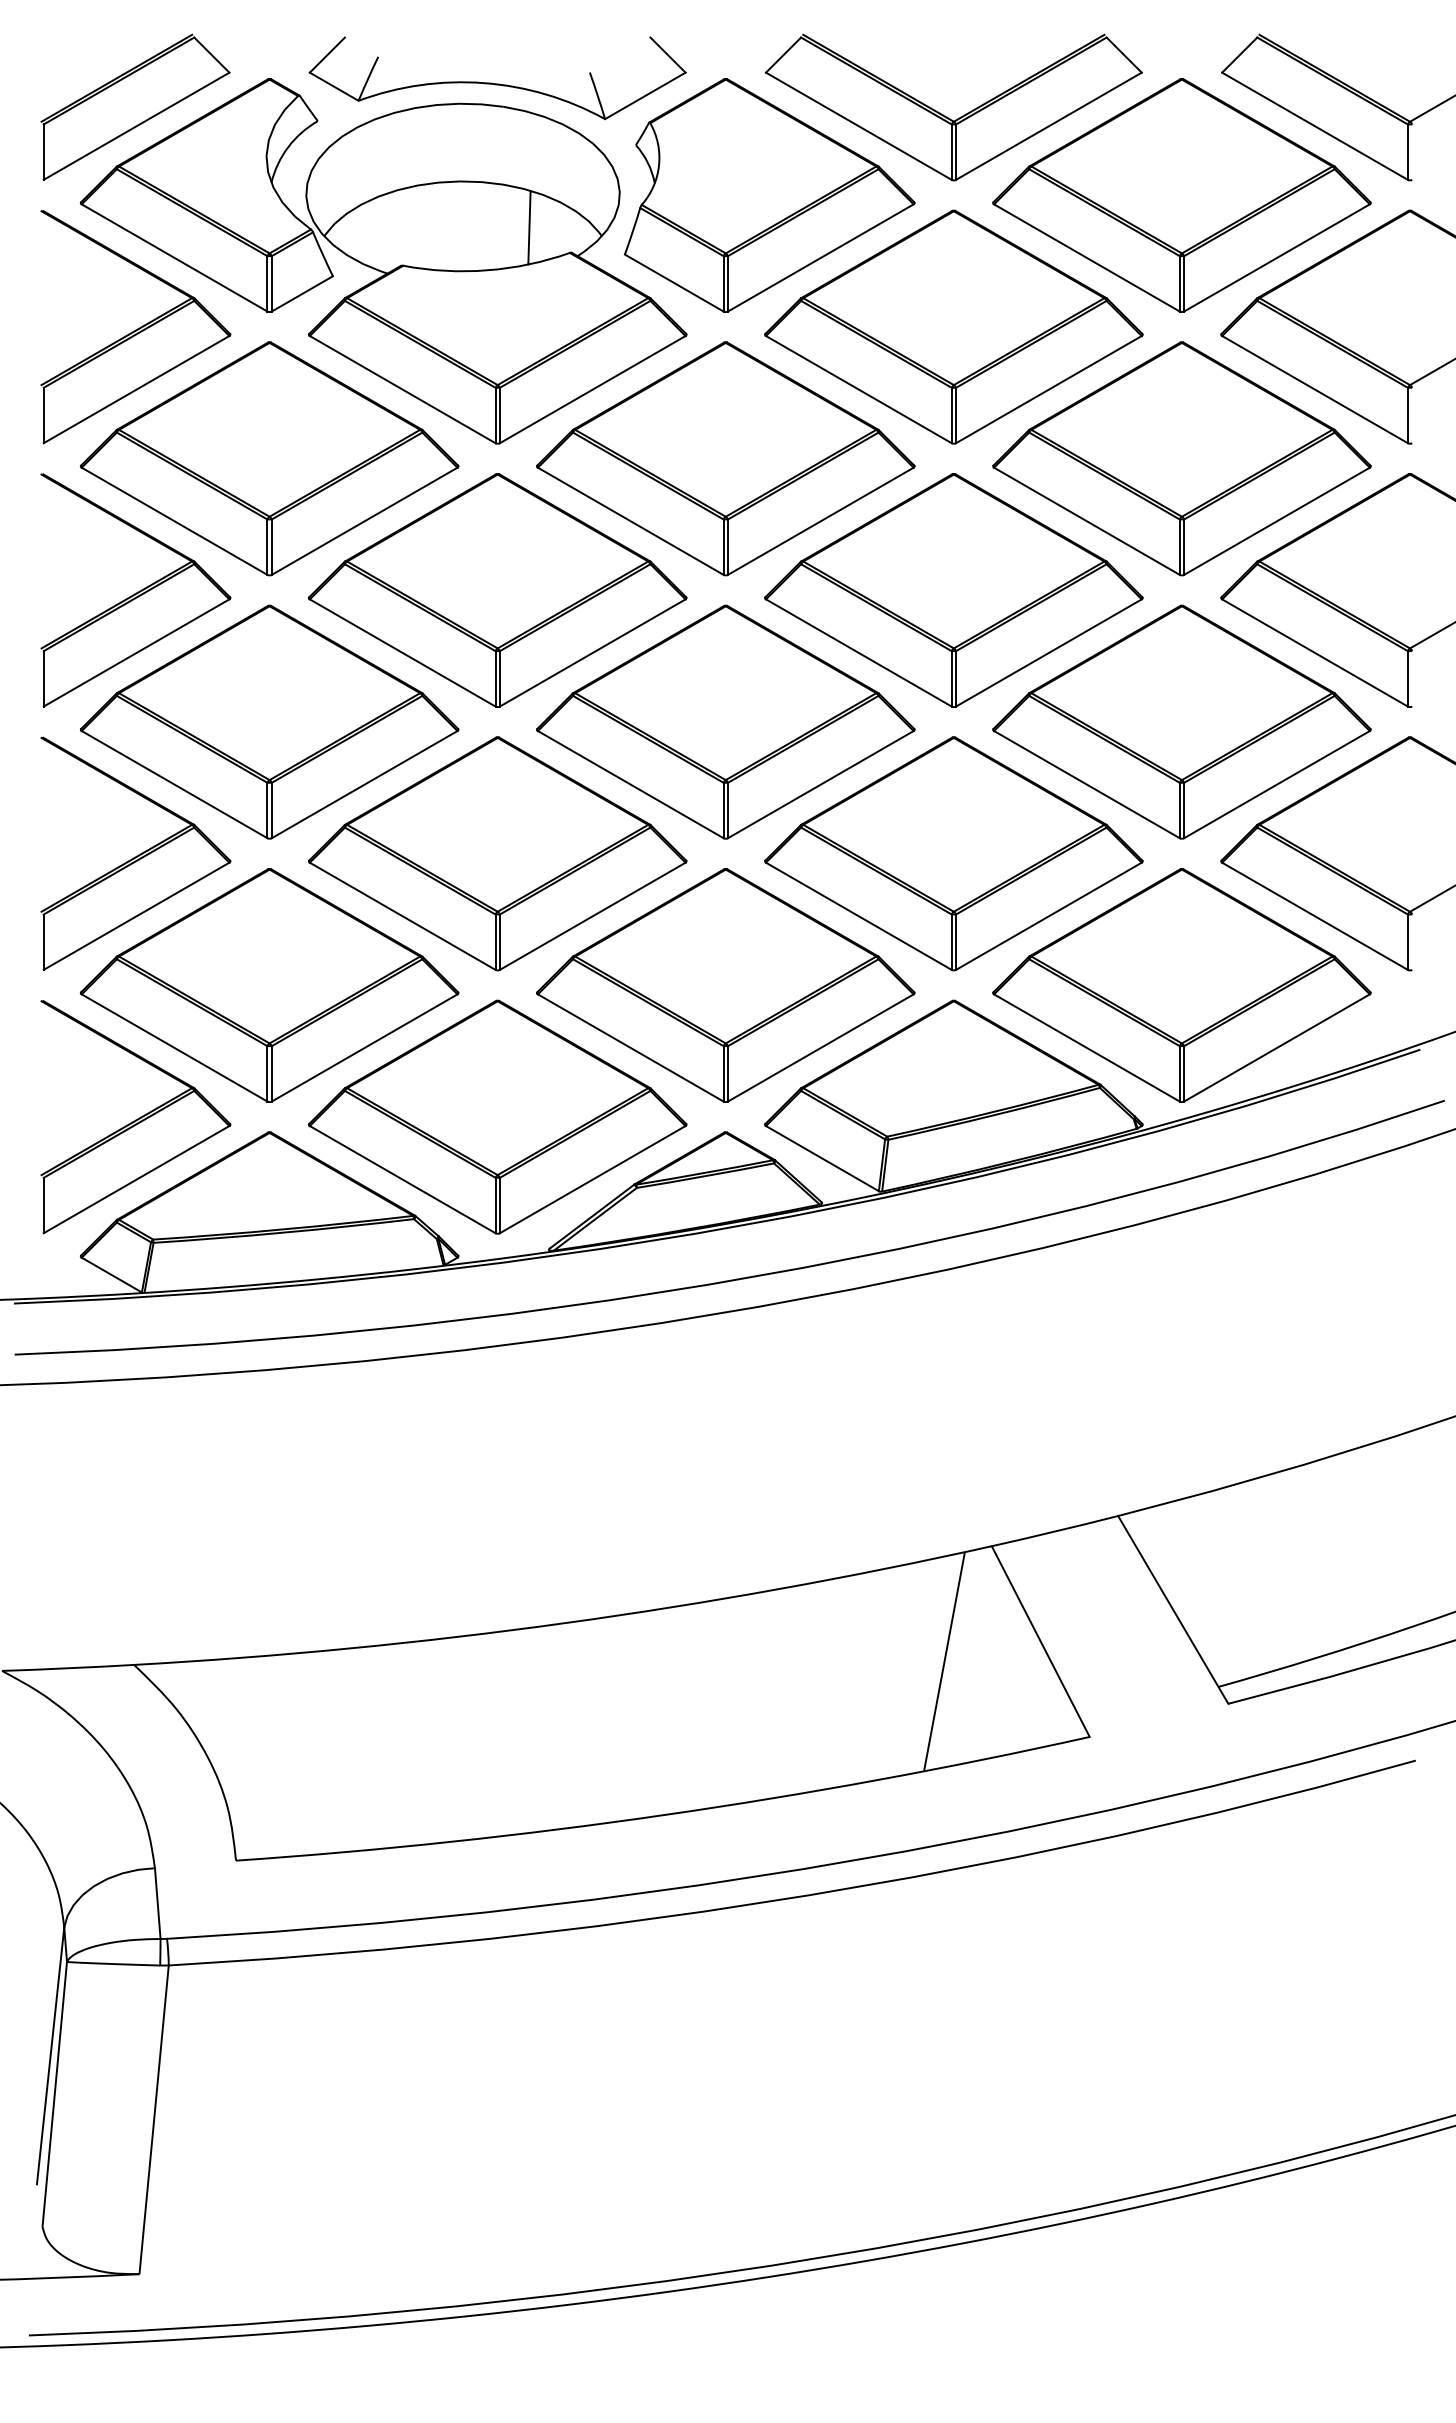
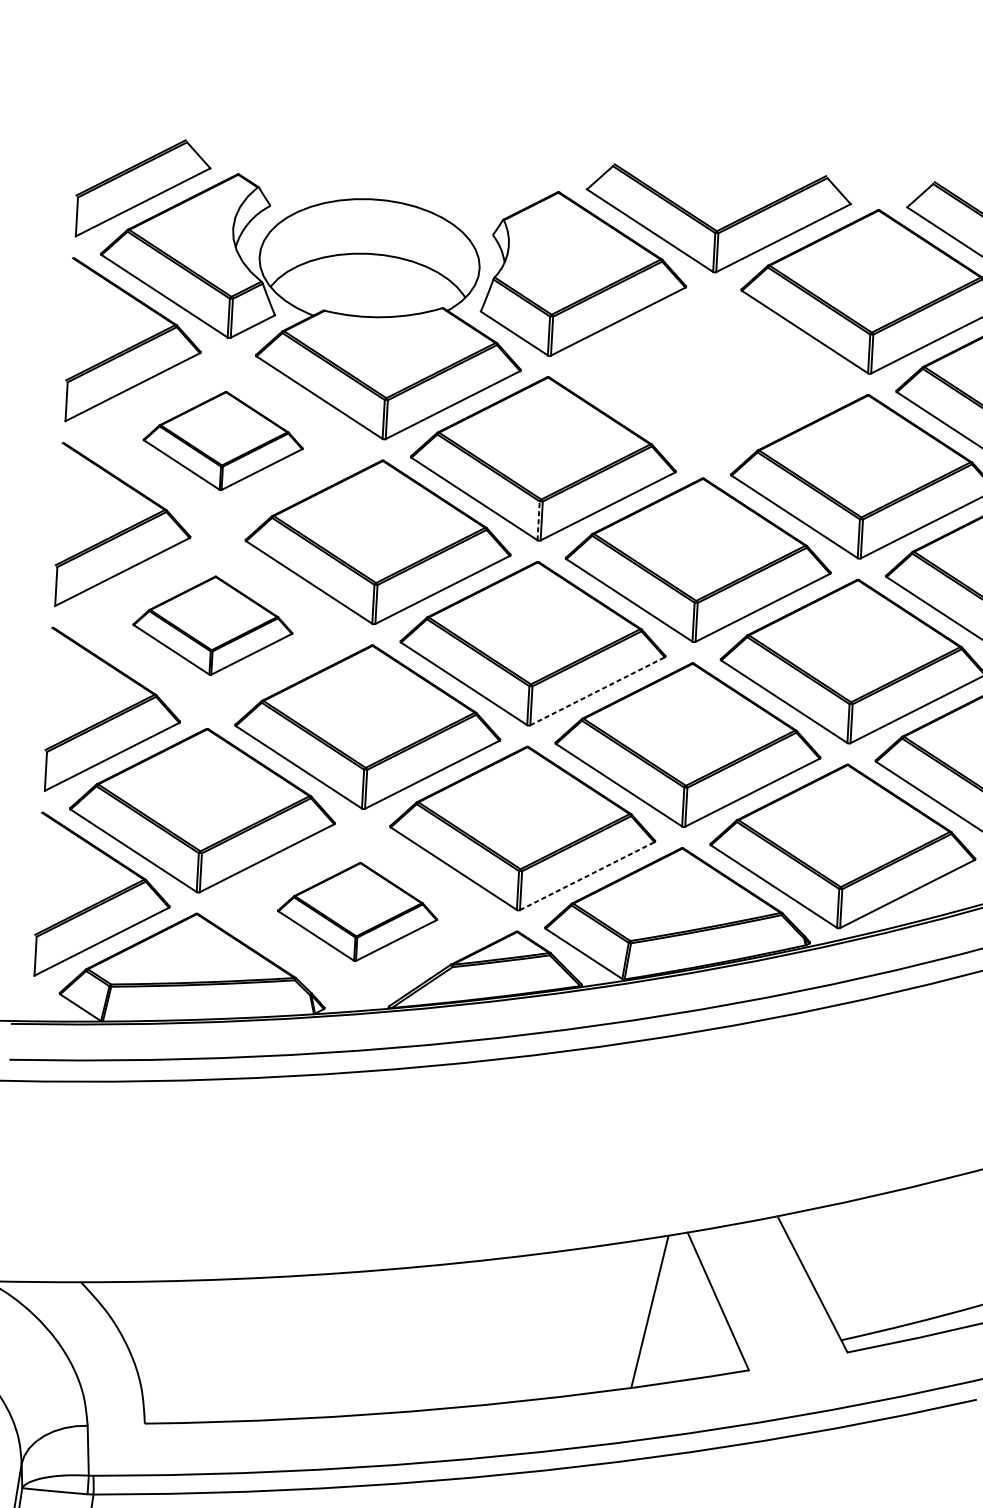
part: (497, 78) -> (398, 182), removed
line: (529, 227) -> (414, 288), removed
part: (953, 326) -> (708, 374), removed
part: (269, 458) -> (223, 440), size x0.6
line: (723, 547) -> (538, 521), solid -> dashed
part: (269, 721) -> (213, 625), size x0.6
line: (821, 784) -> (598, 691), solid -> dashed
line: (821, 1047) -> (587, 875), solid -> dashed
part: (497, 1116) -> (357, 911), size x0.6

